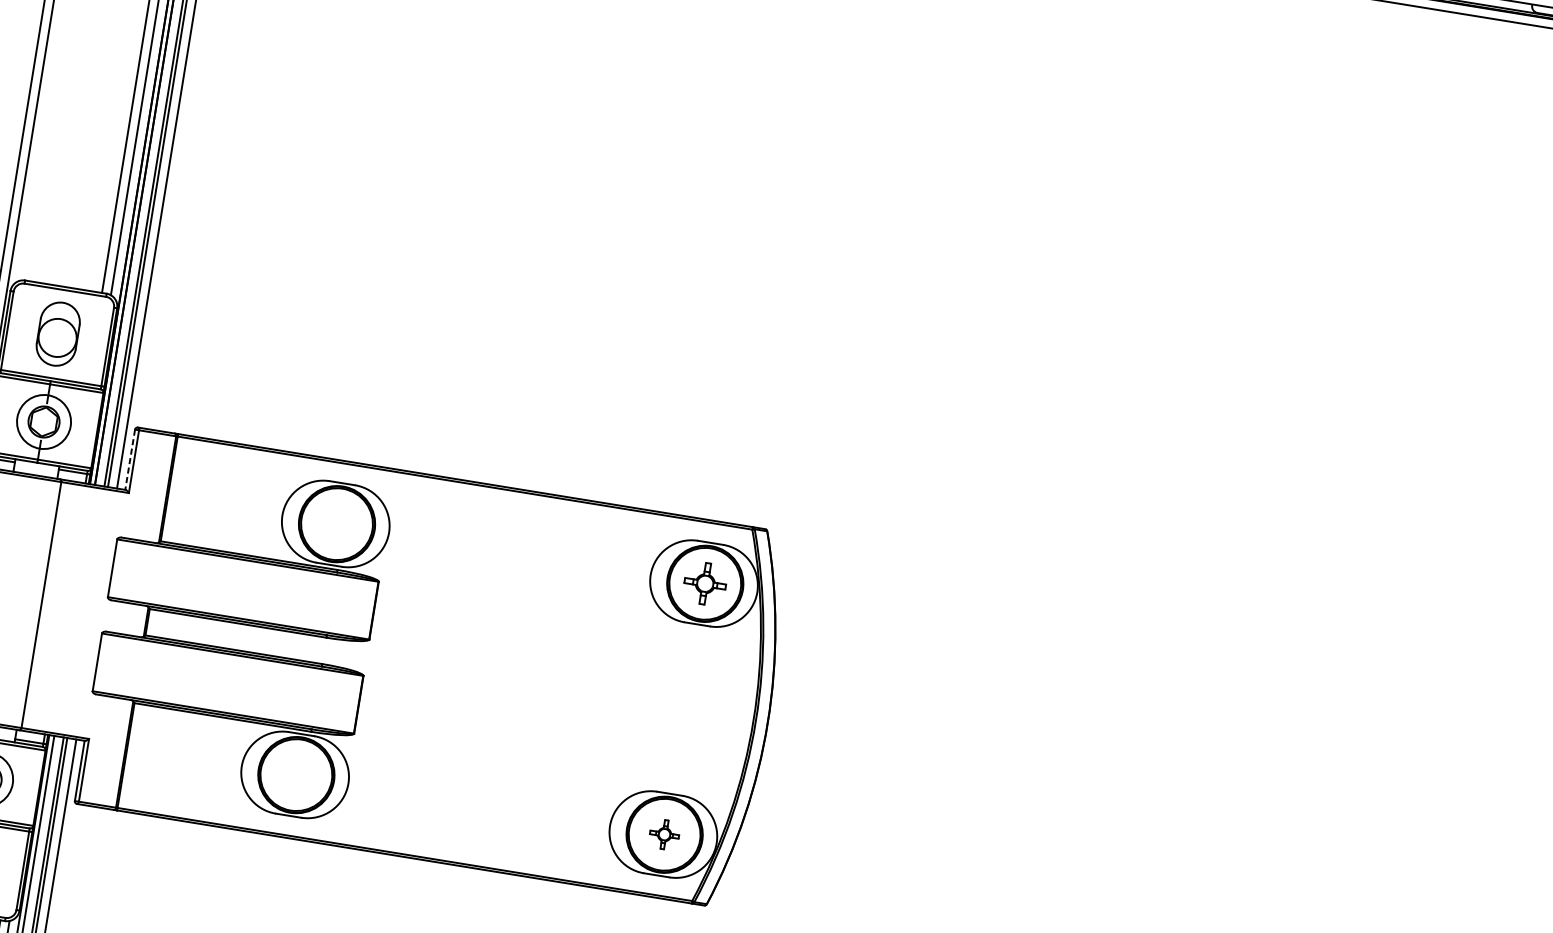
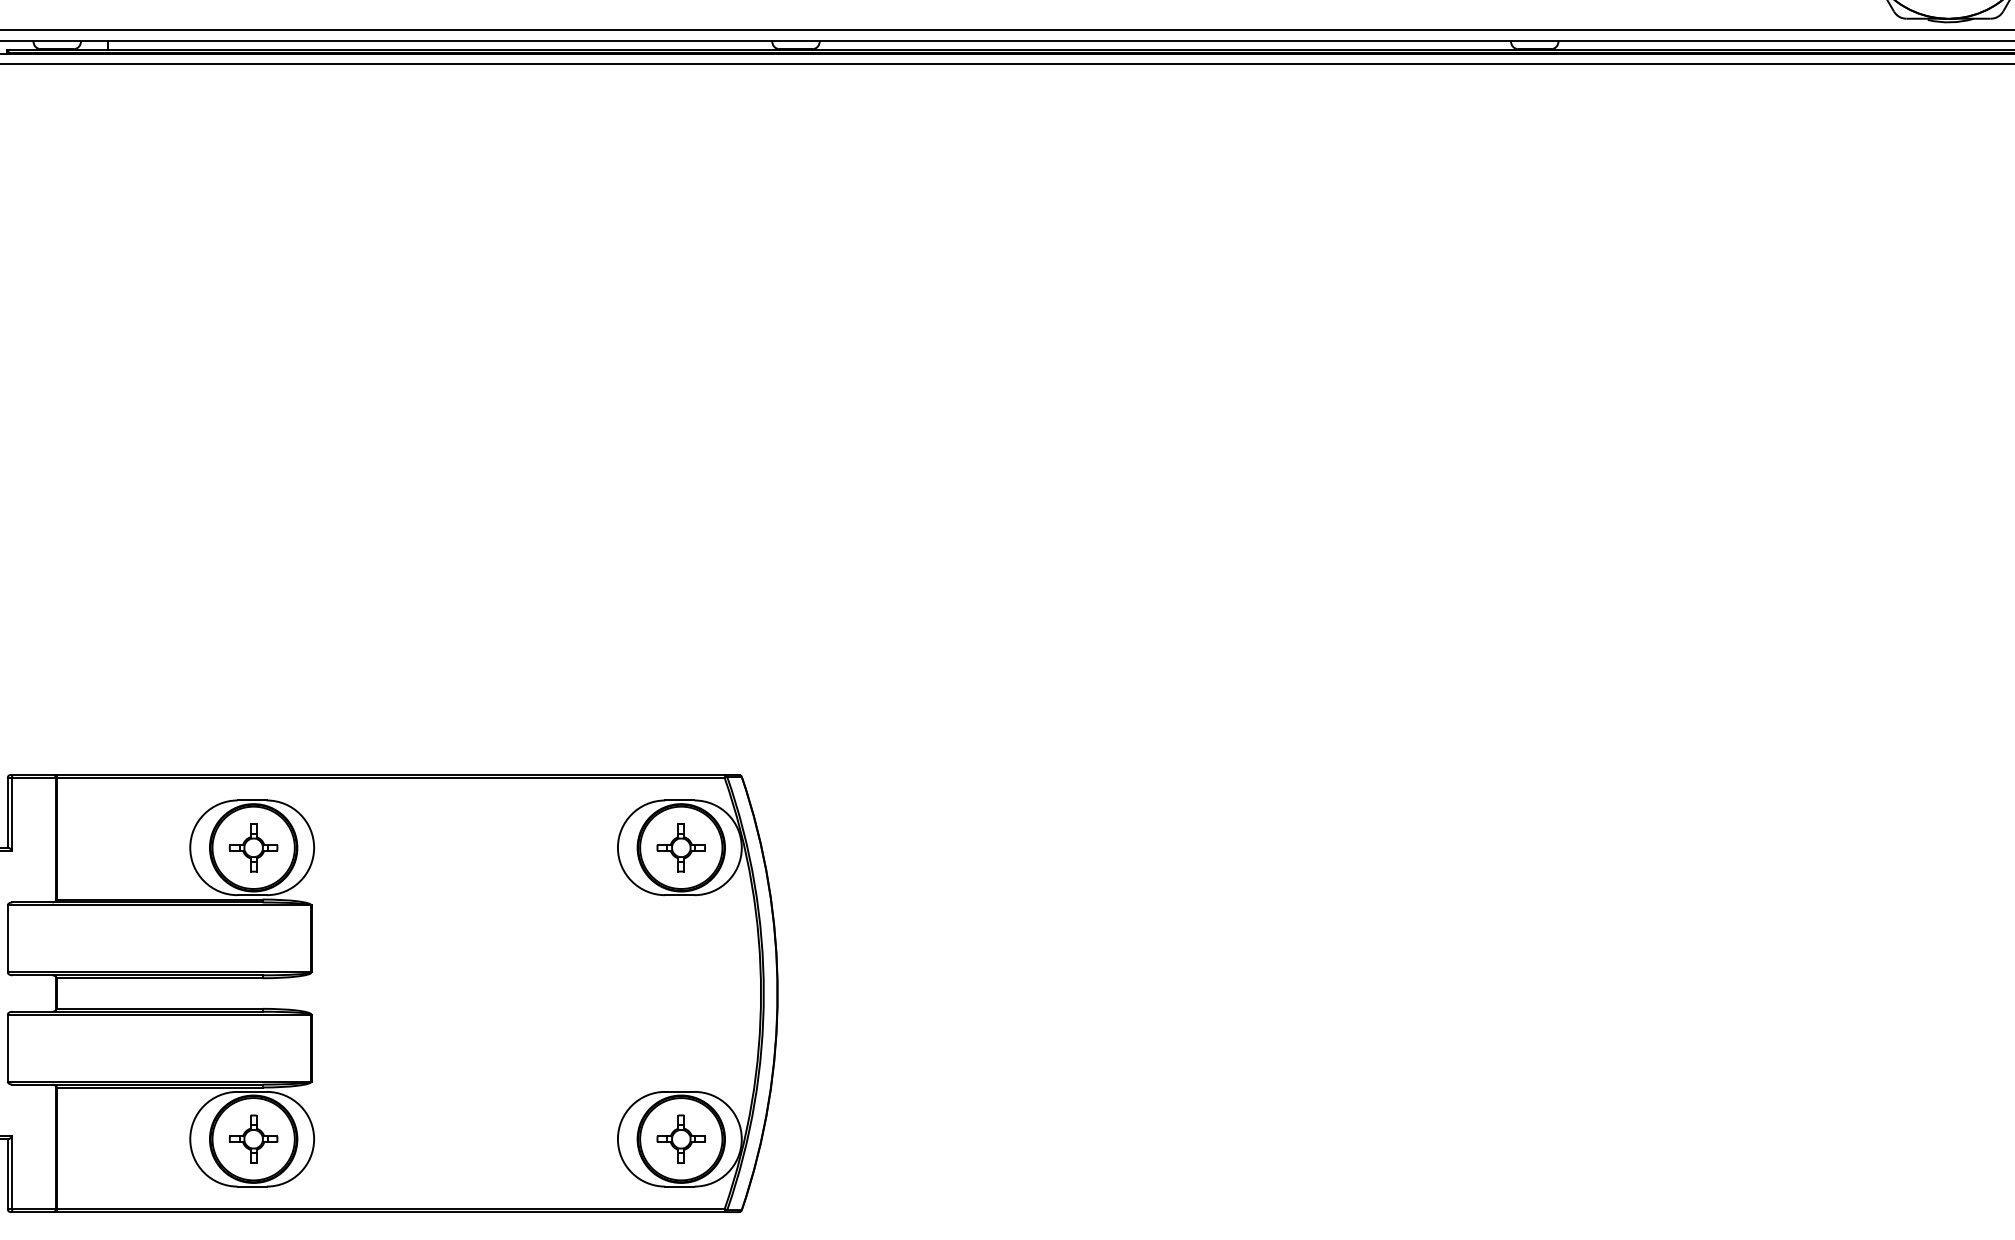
line: (129, 459) -> (7, 812), dashed -> solid
part: (336, 523) -> (253, 847), added
part: (296, 774) -> (253, 1138), added
part: (664, 834) -> (680, 1138), size x1.43

